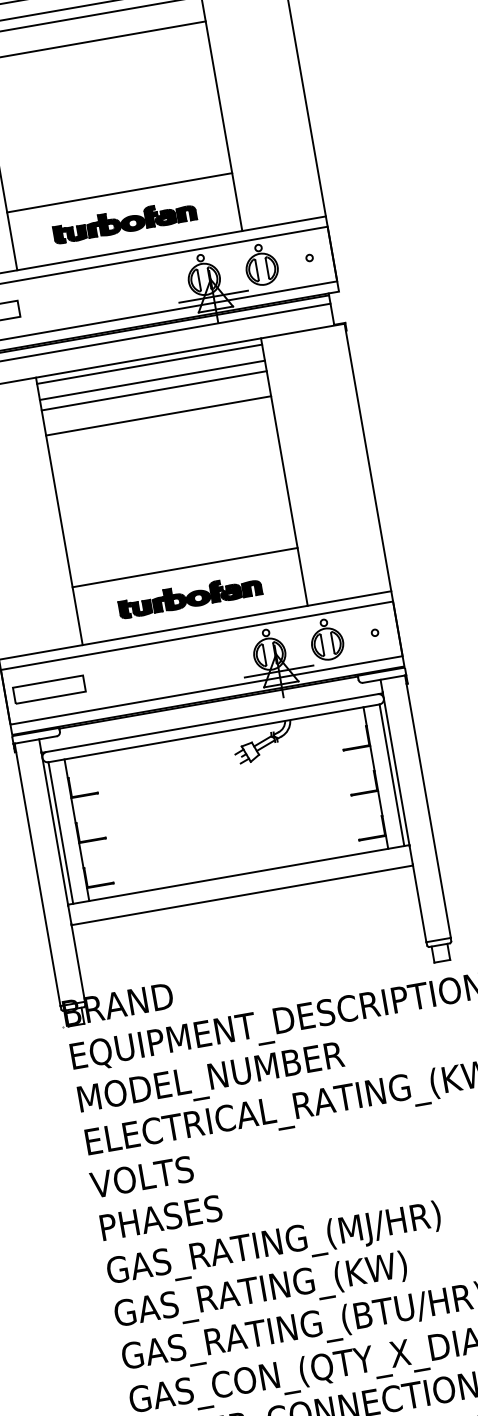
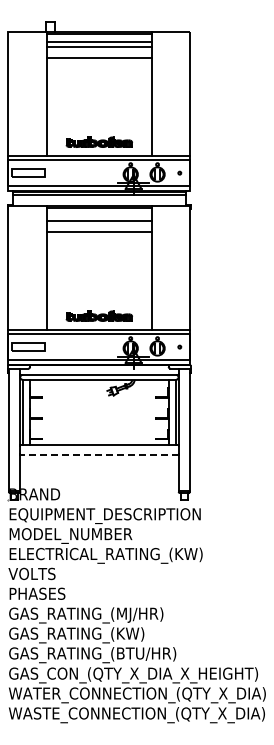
line: (119, 191) -> (99, 128), removed
line: (152, 379) -> (99, 215), removed
line: (185, 566) -> (99, 302), removed
line: (240, 894) -> (98, 454), solid -> dashed

